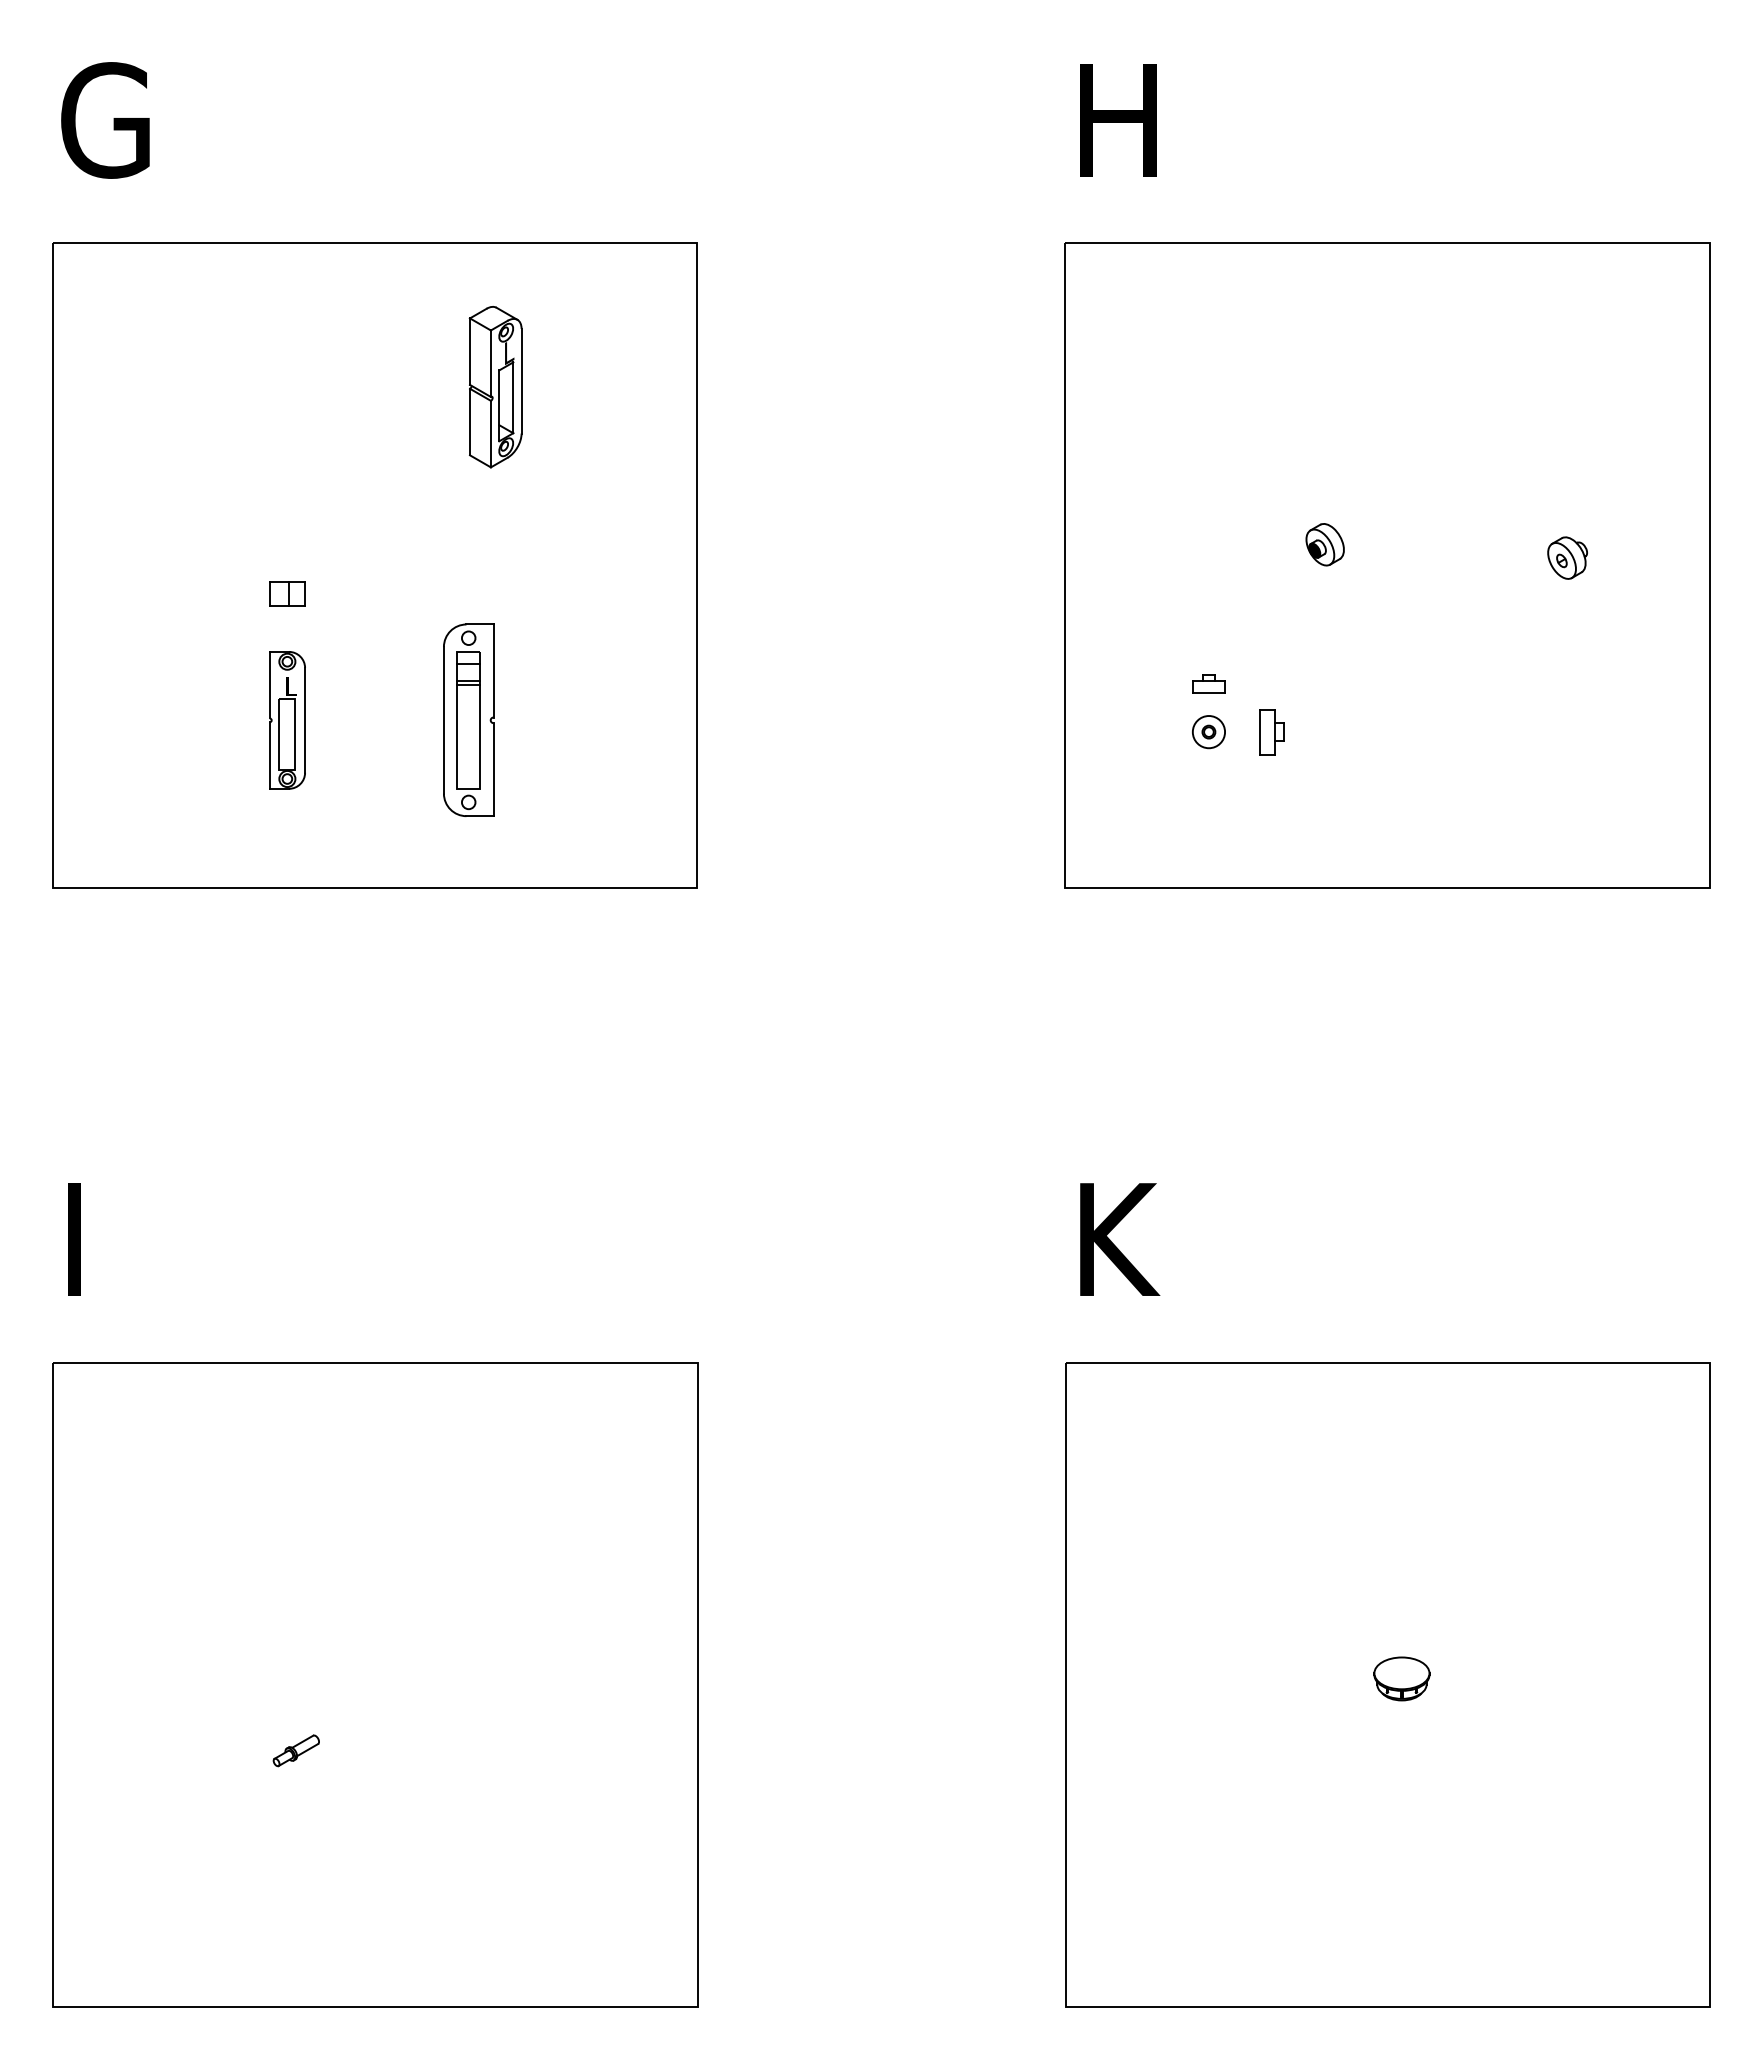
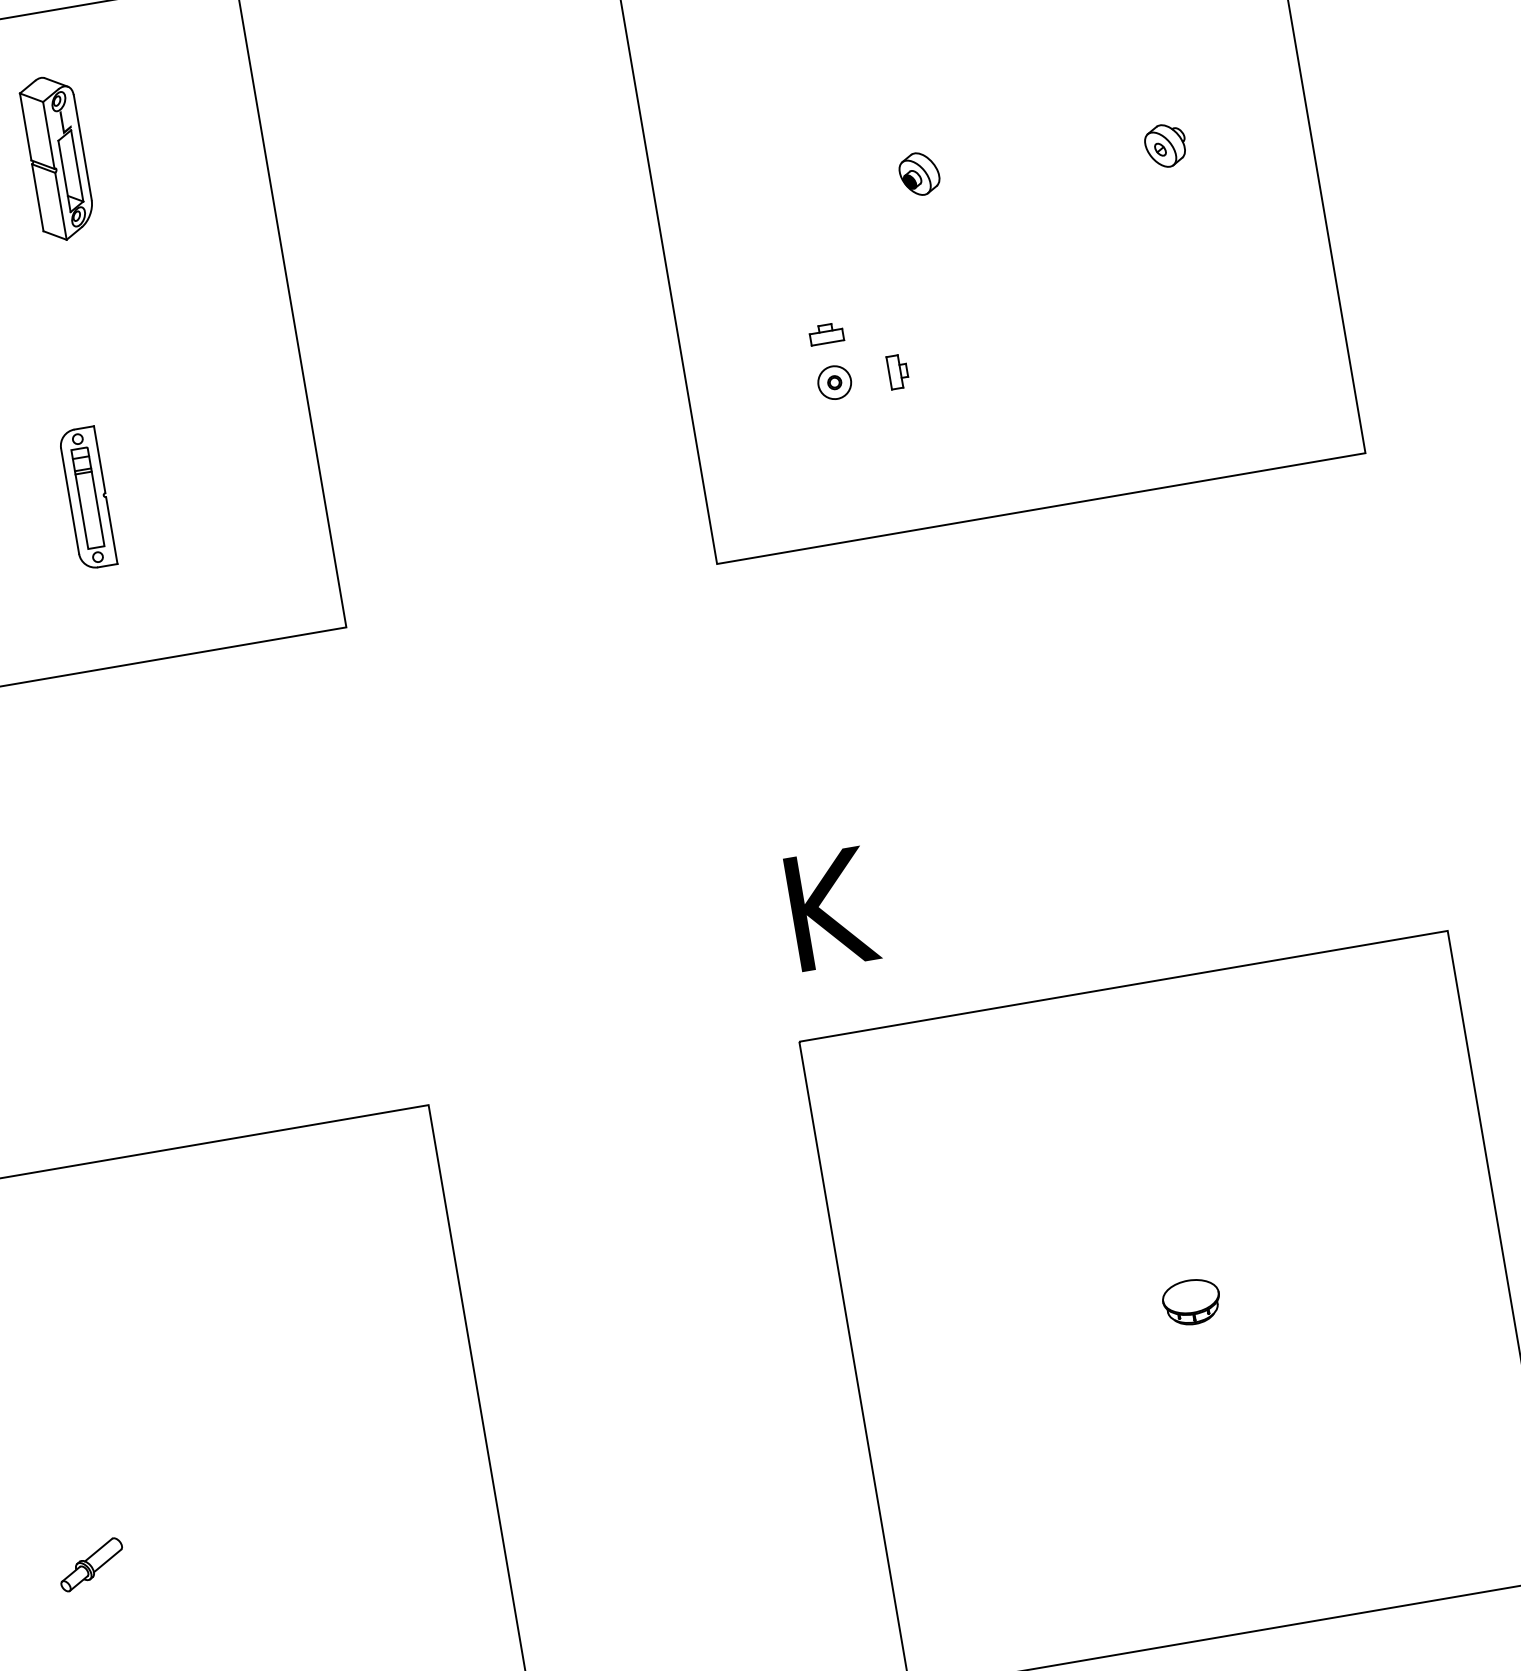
part: (468, 720) -> (87, 498), size x0.71
part: (1271, 731) -> (897, 371), size x0.71
part: (296, 1750) -> (91, 1564), size x1.43

